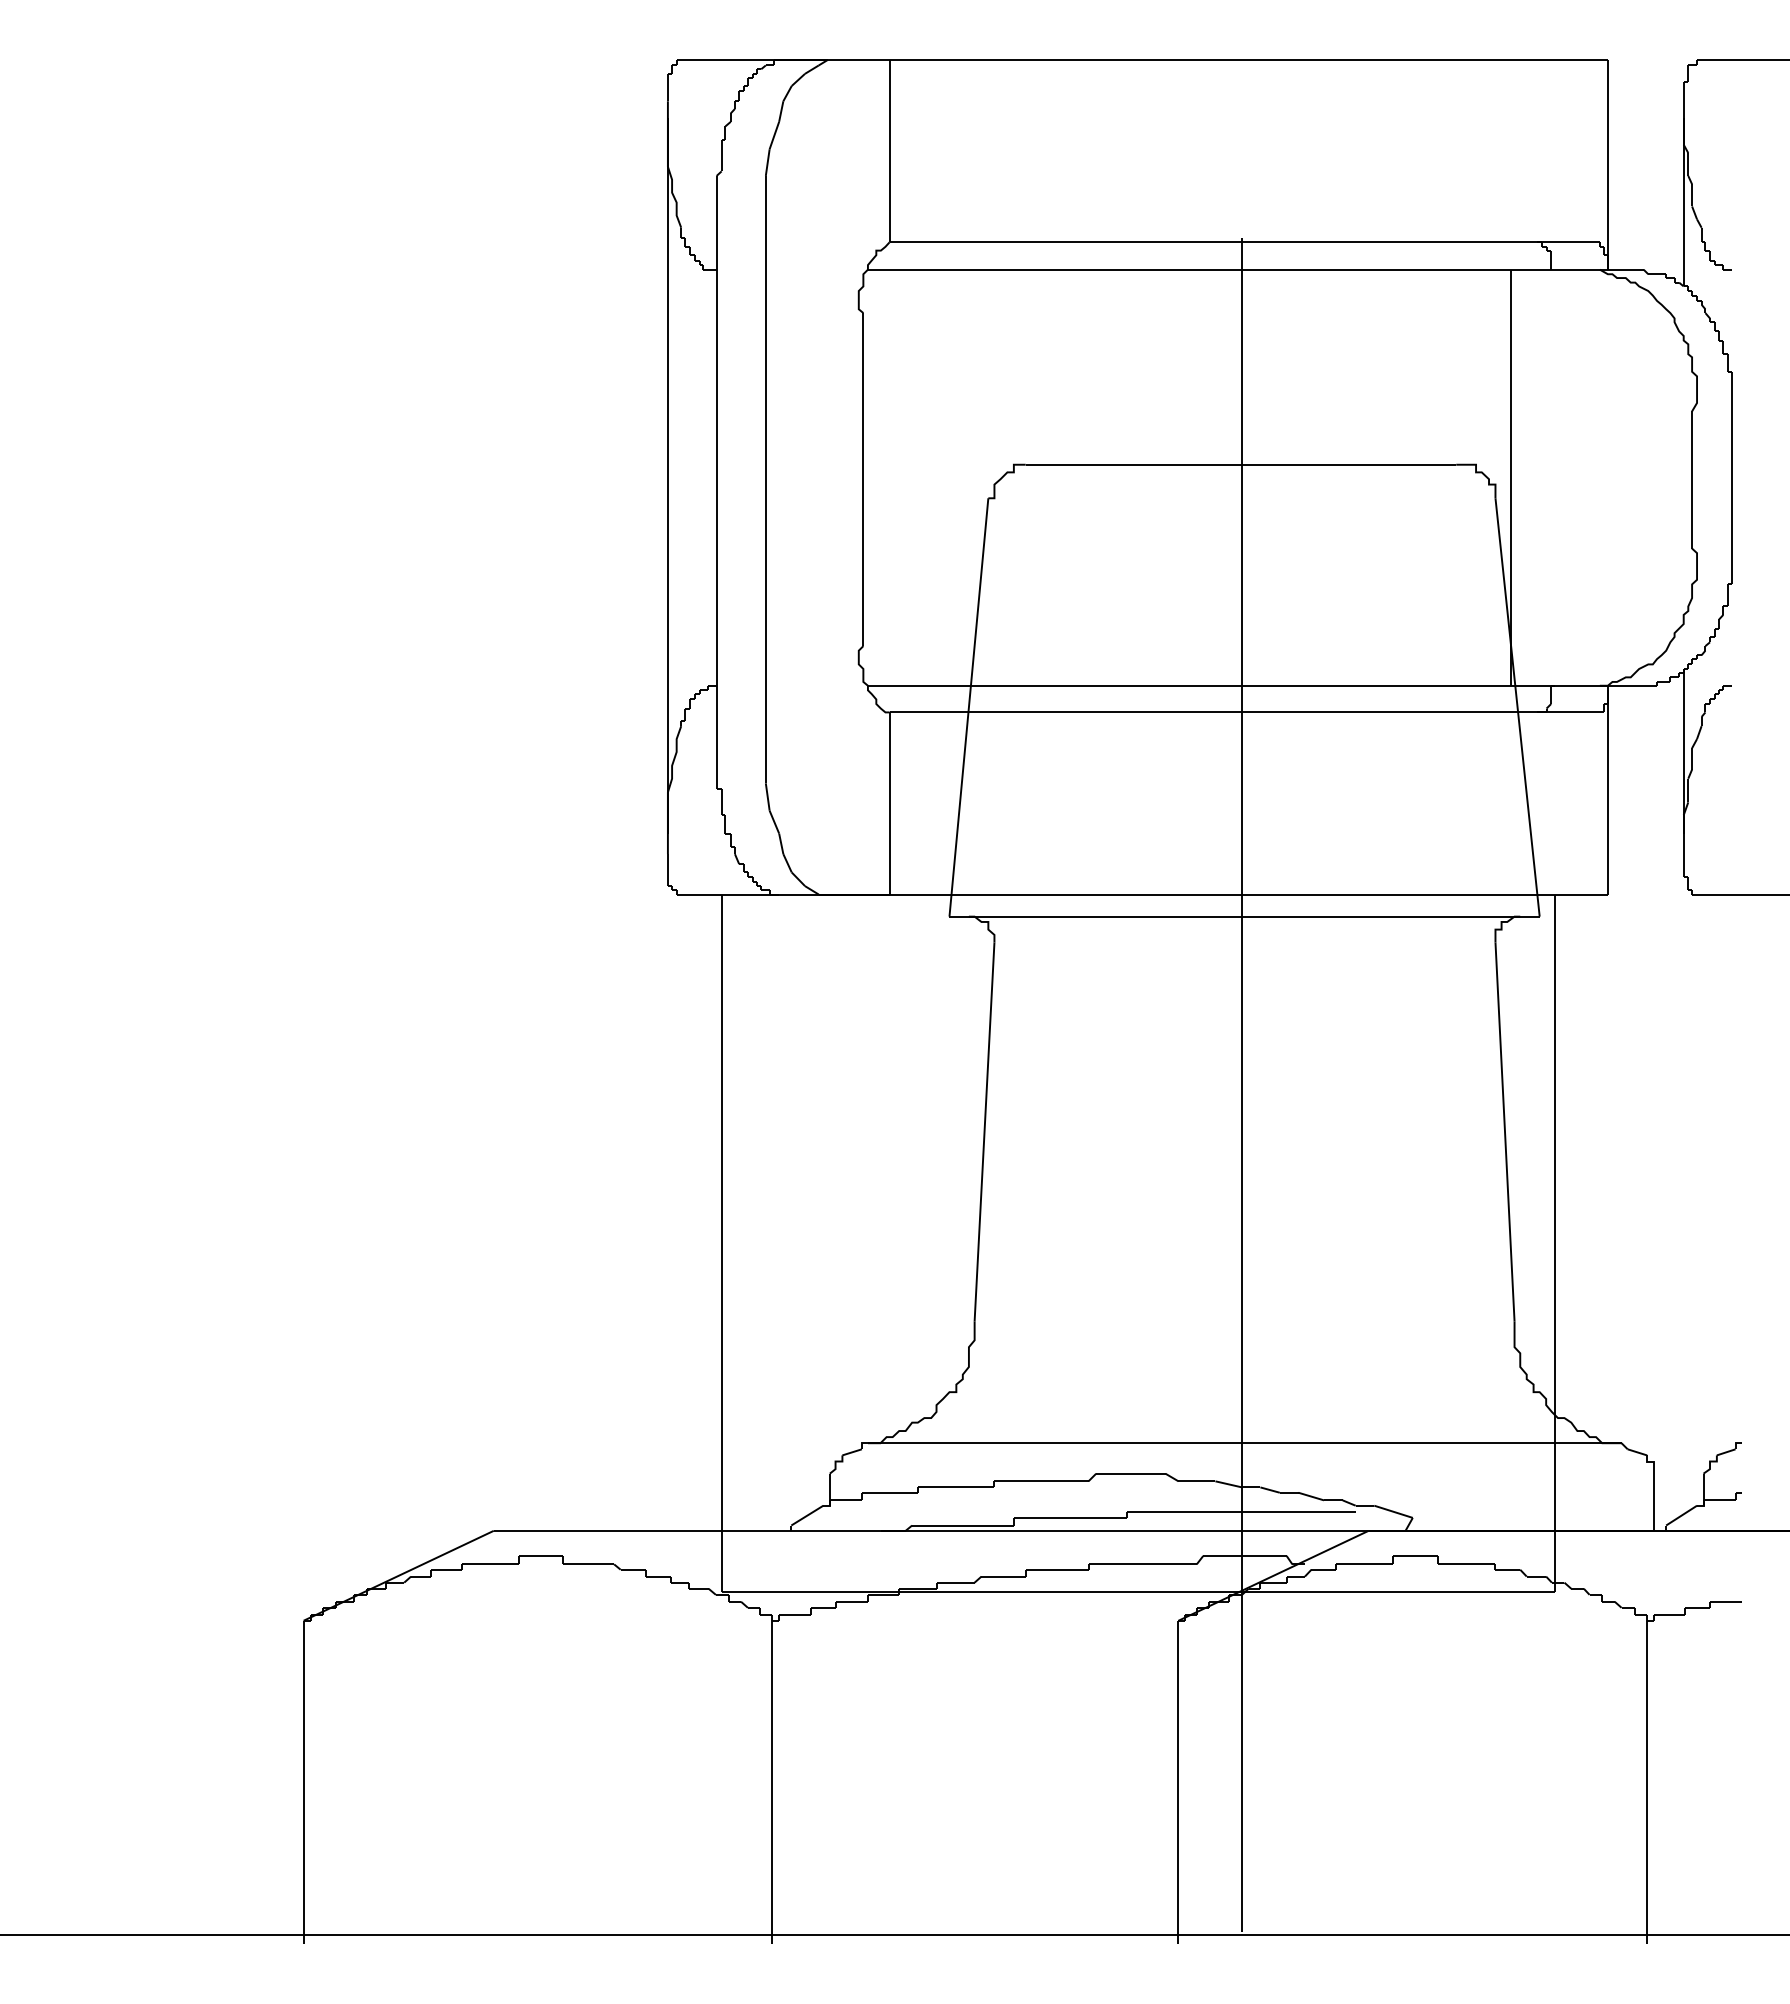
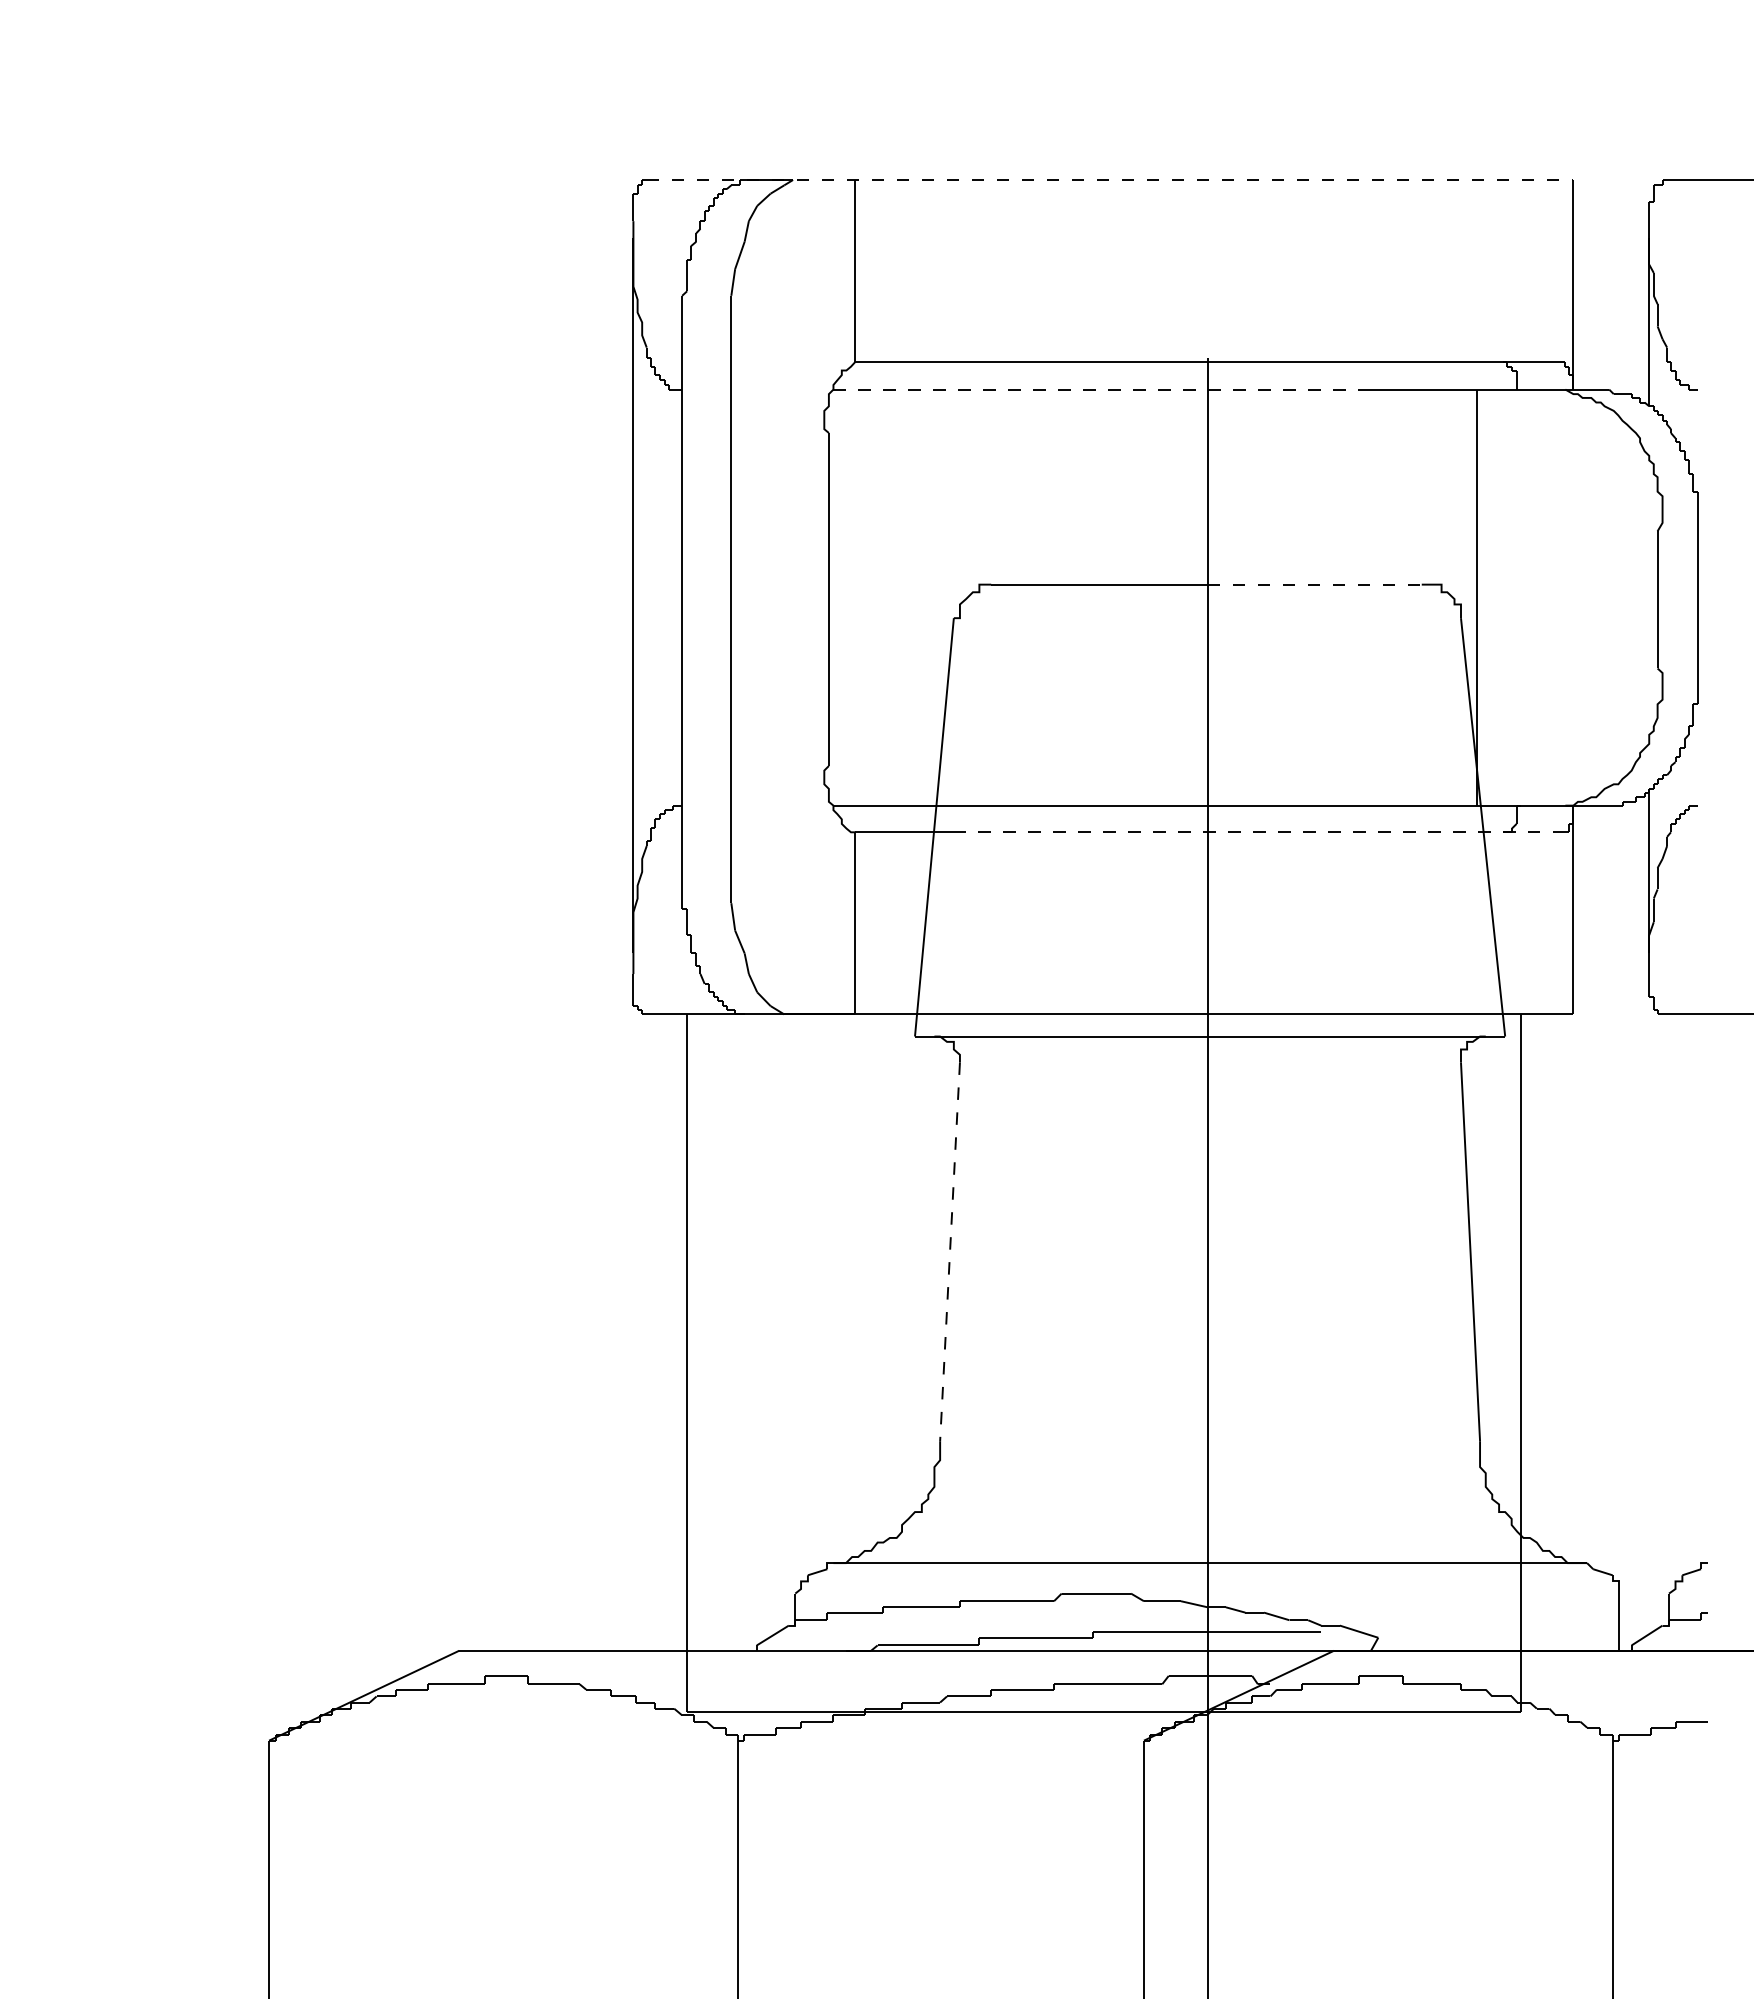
line: (1145, 60) -> (1111, 180), solid -> dashed
line: (1136, 269) -> (1102, 389), solid -> dashed
line: (1349, 464) -> (1315, 584), solid -> dashed
line: (1291, 712) -> (1257, 832), solid -> dashed
line: (984, 1131) -> (950, 1251), solid -> dashed

